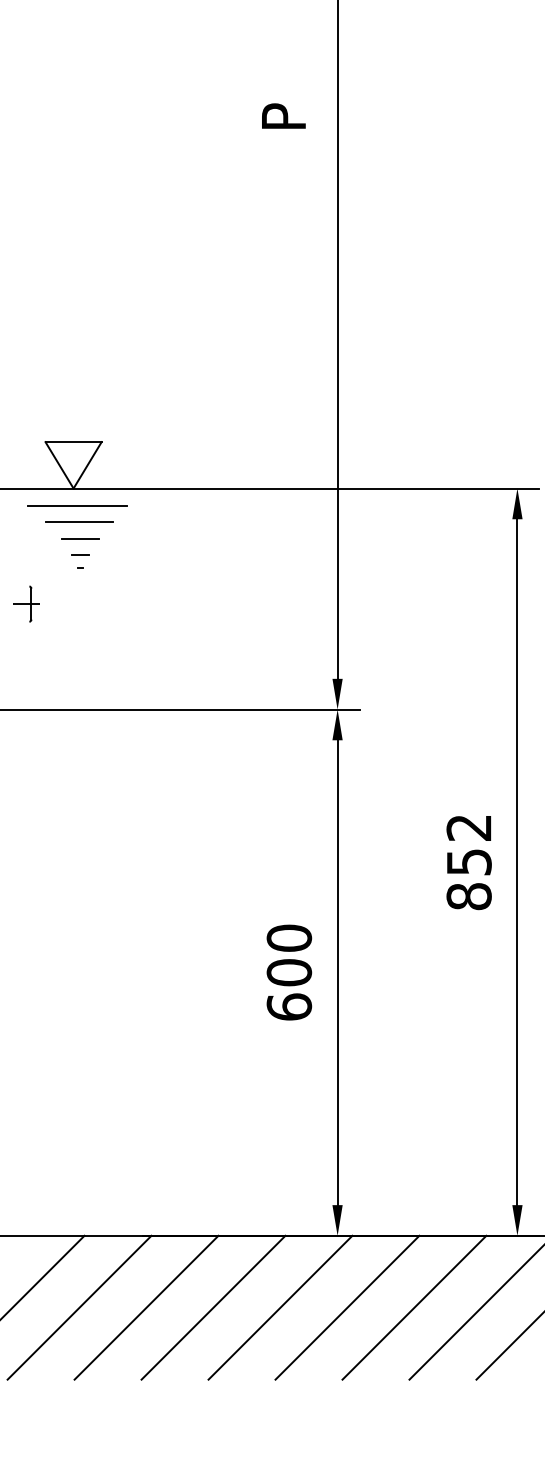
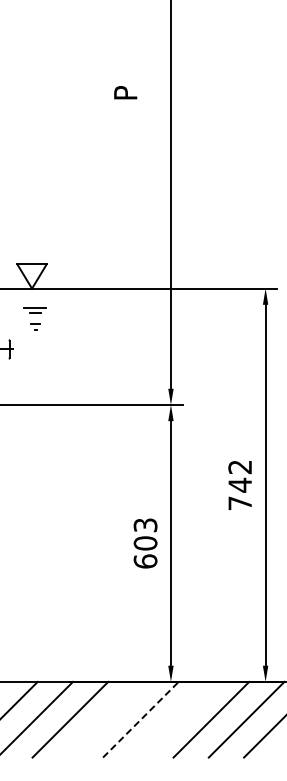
text: (283, 115) -> (125, 92), moved
line: (78, 505) -> (34, 297), removed
part: (78, 530) -> (34, 310), size x0.6
text: (469, 877) -> (240, 493), 852 -> 742
text: (289, 938) -> (145, 525), 600 -> 603
line: (213, 1307) -> (105, 719), removed
line: (279, 1307) -> (140, 719), solid -> dashed
line: (348, 1307) -> (176, 719), removed

